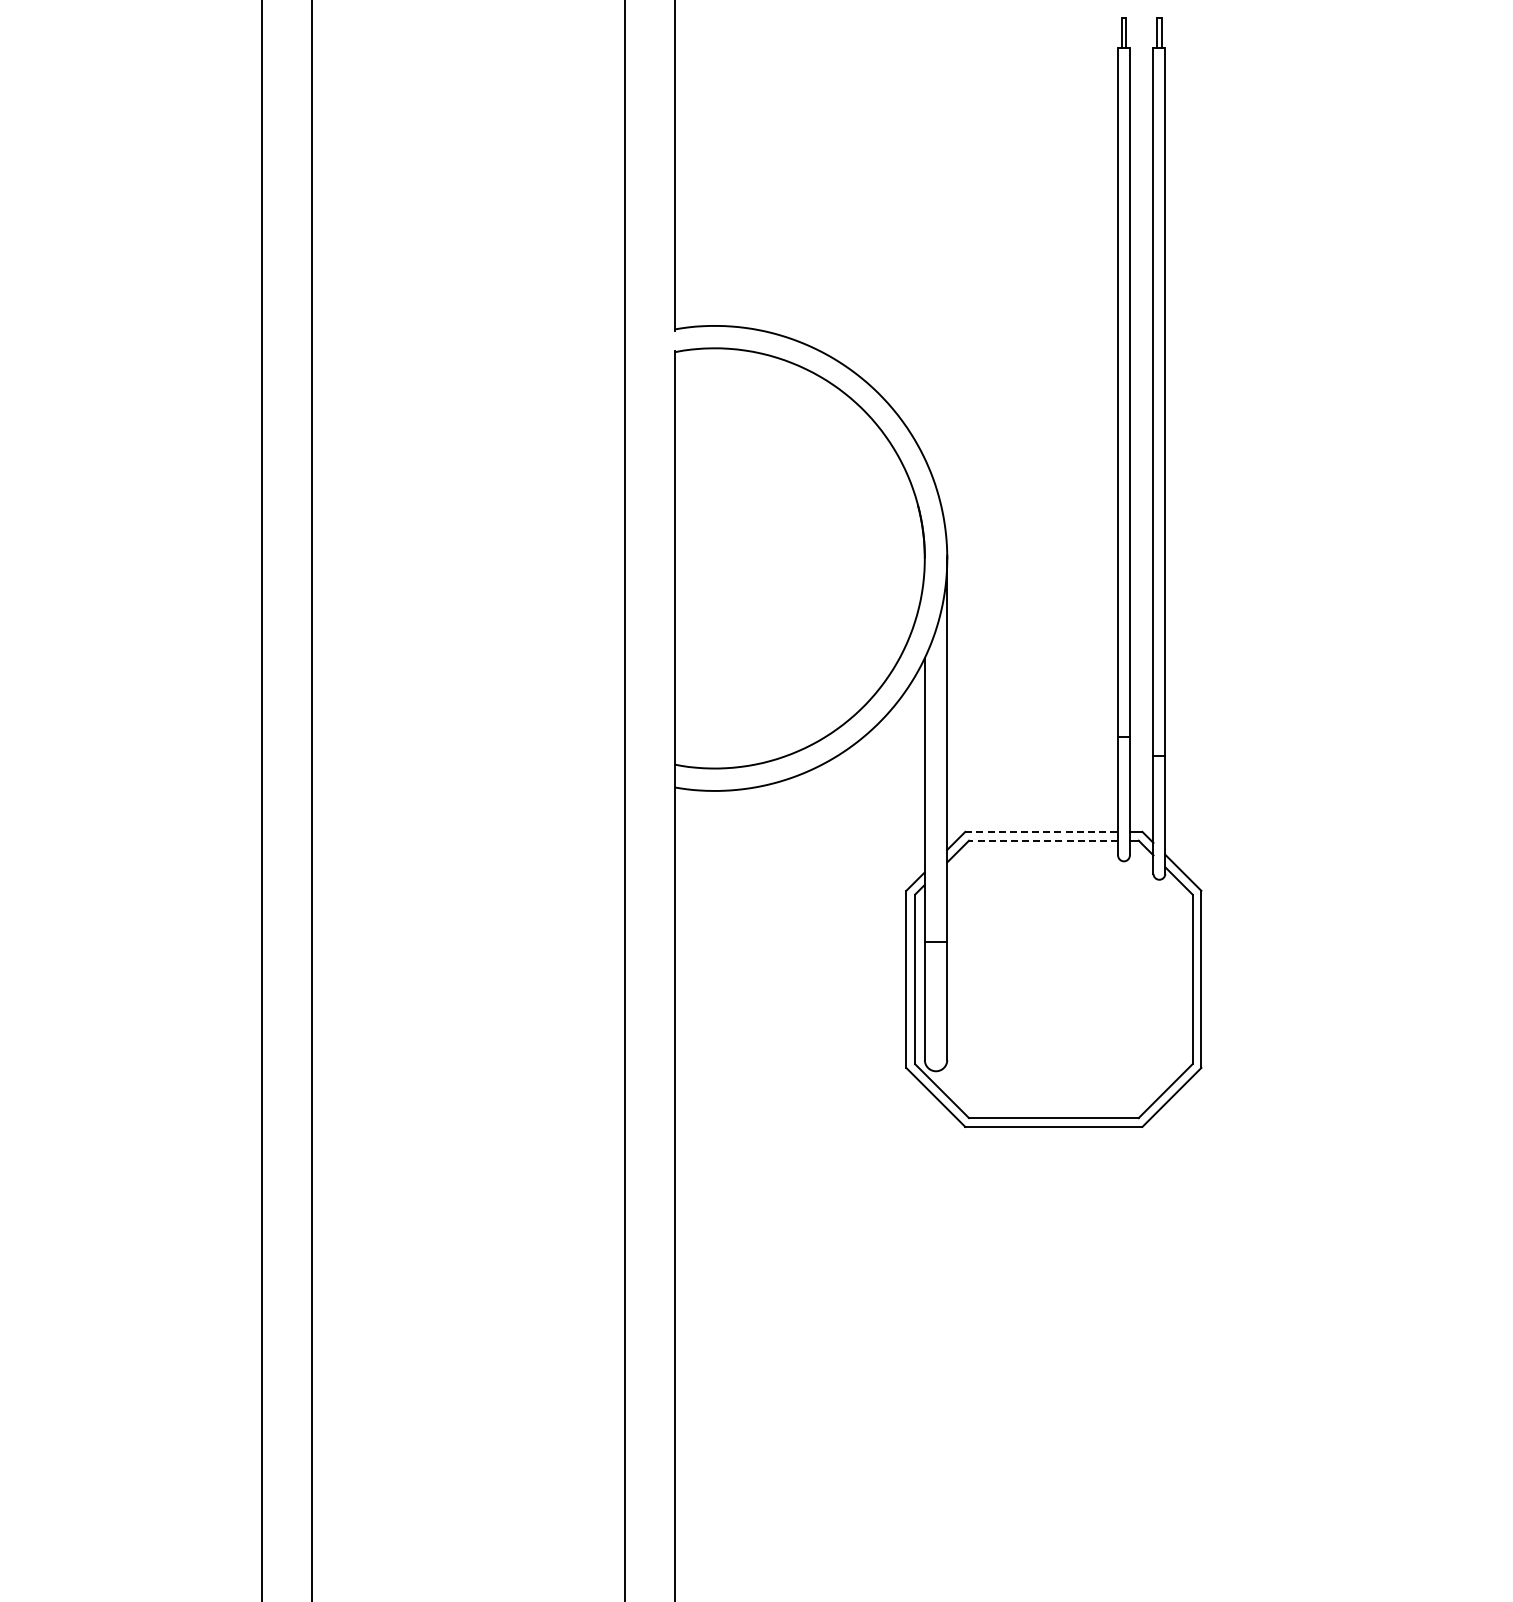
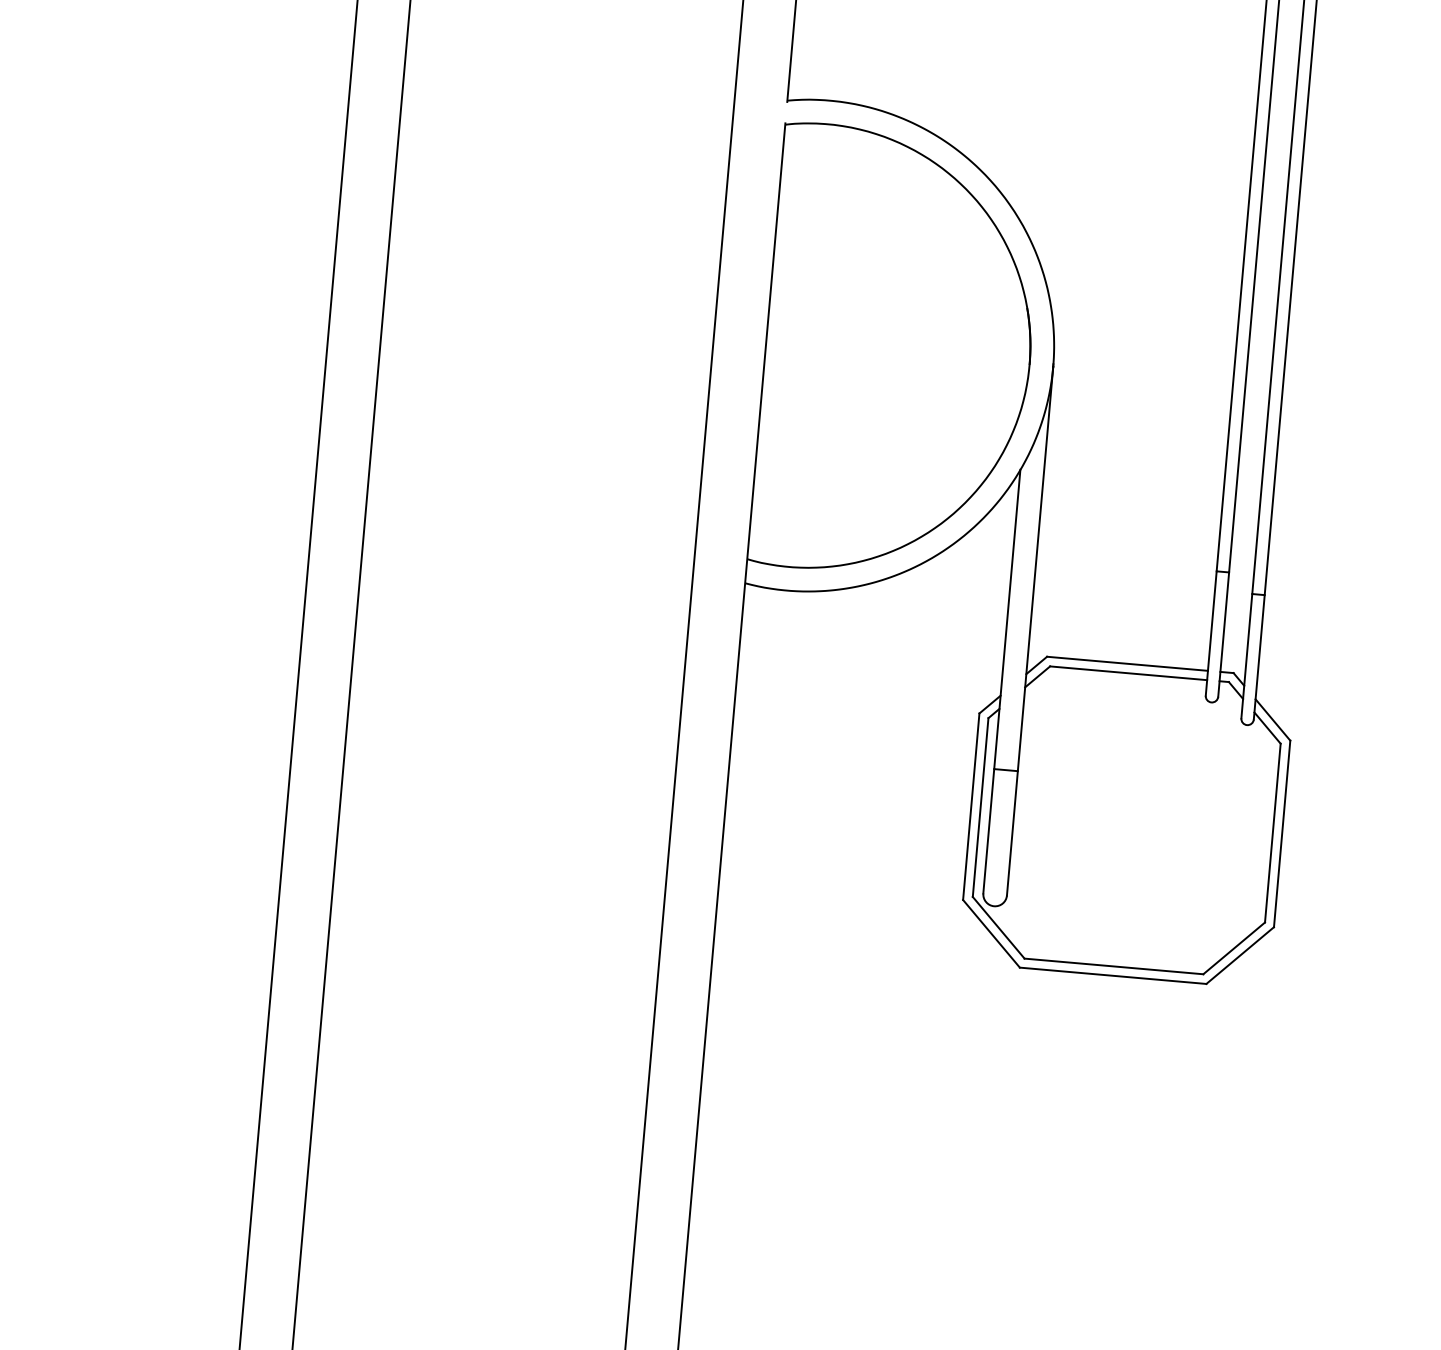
line: (1042, 831) -> (1128, 663), dashed -> solid
line: (1043, 840) -> (1128, 673), dashed -> solid

